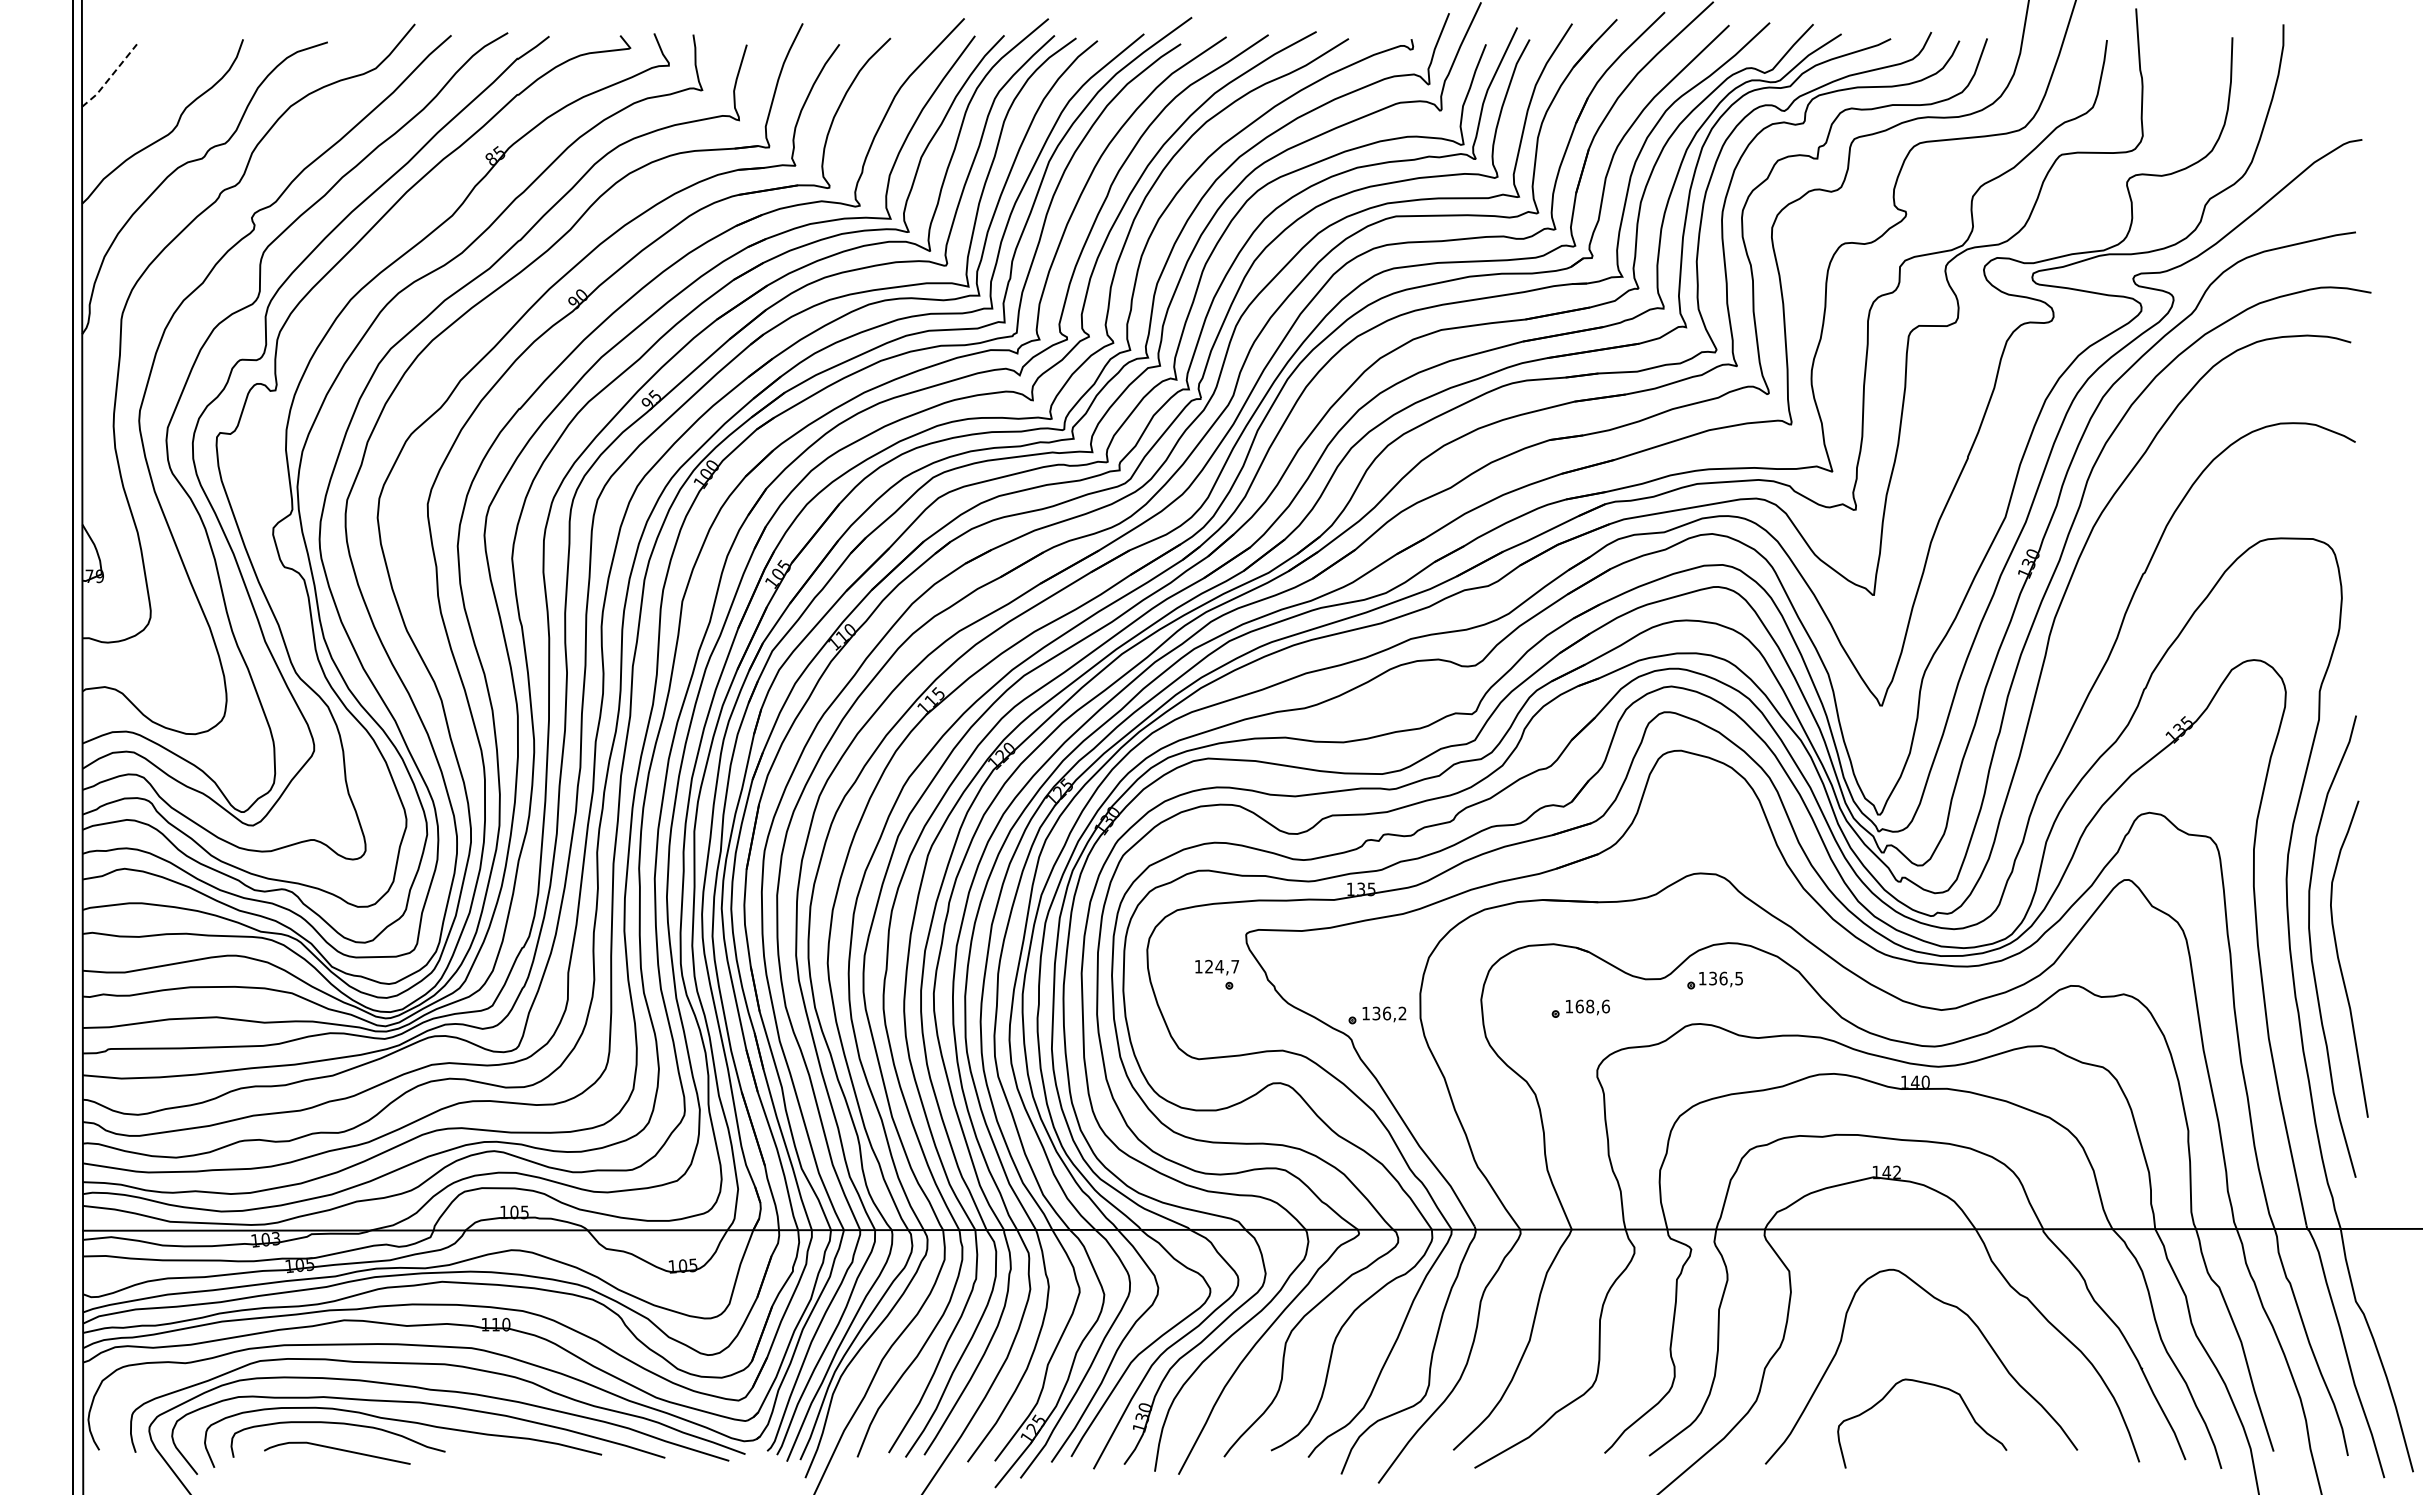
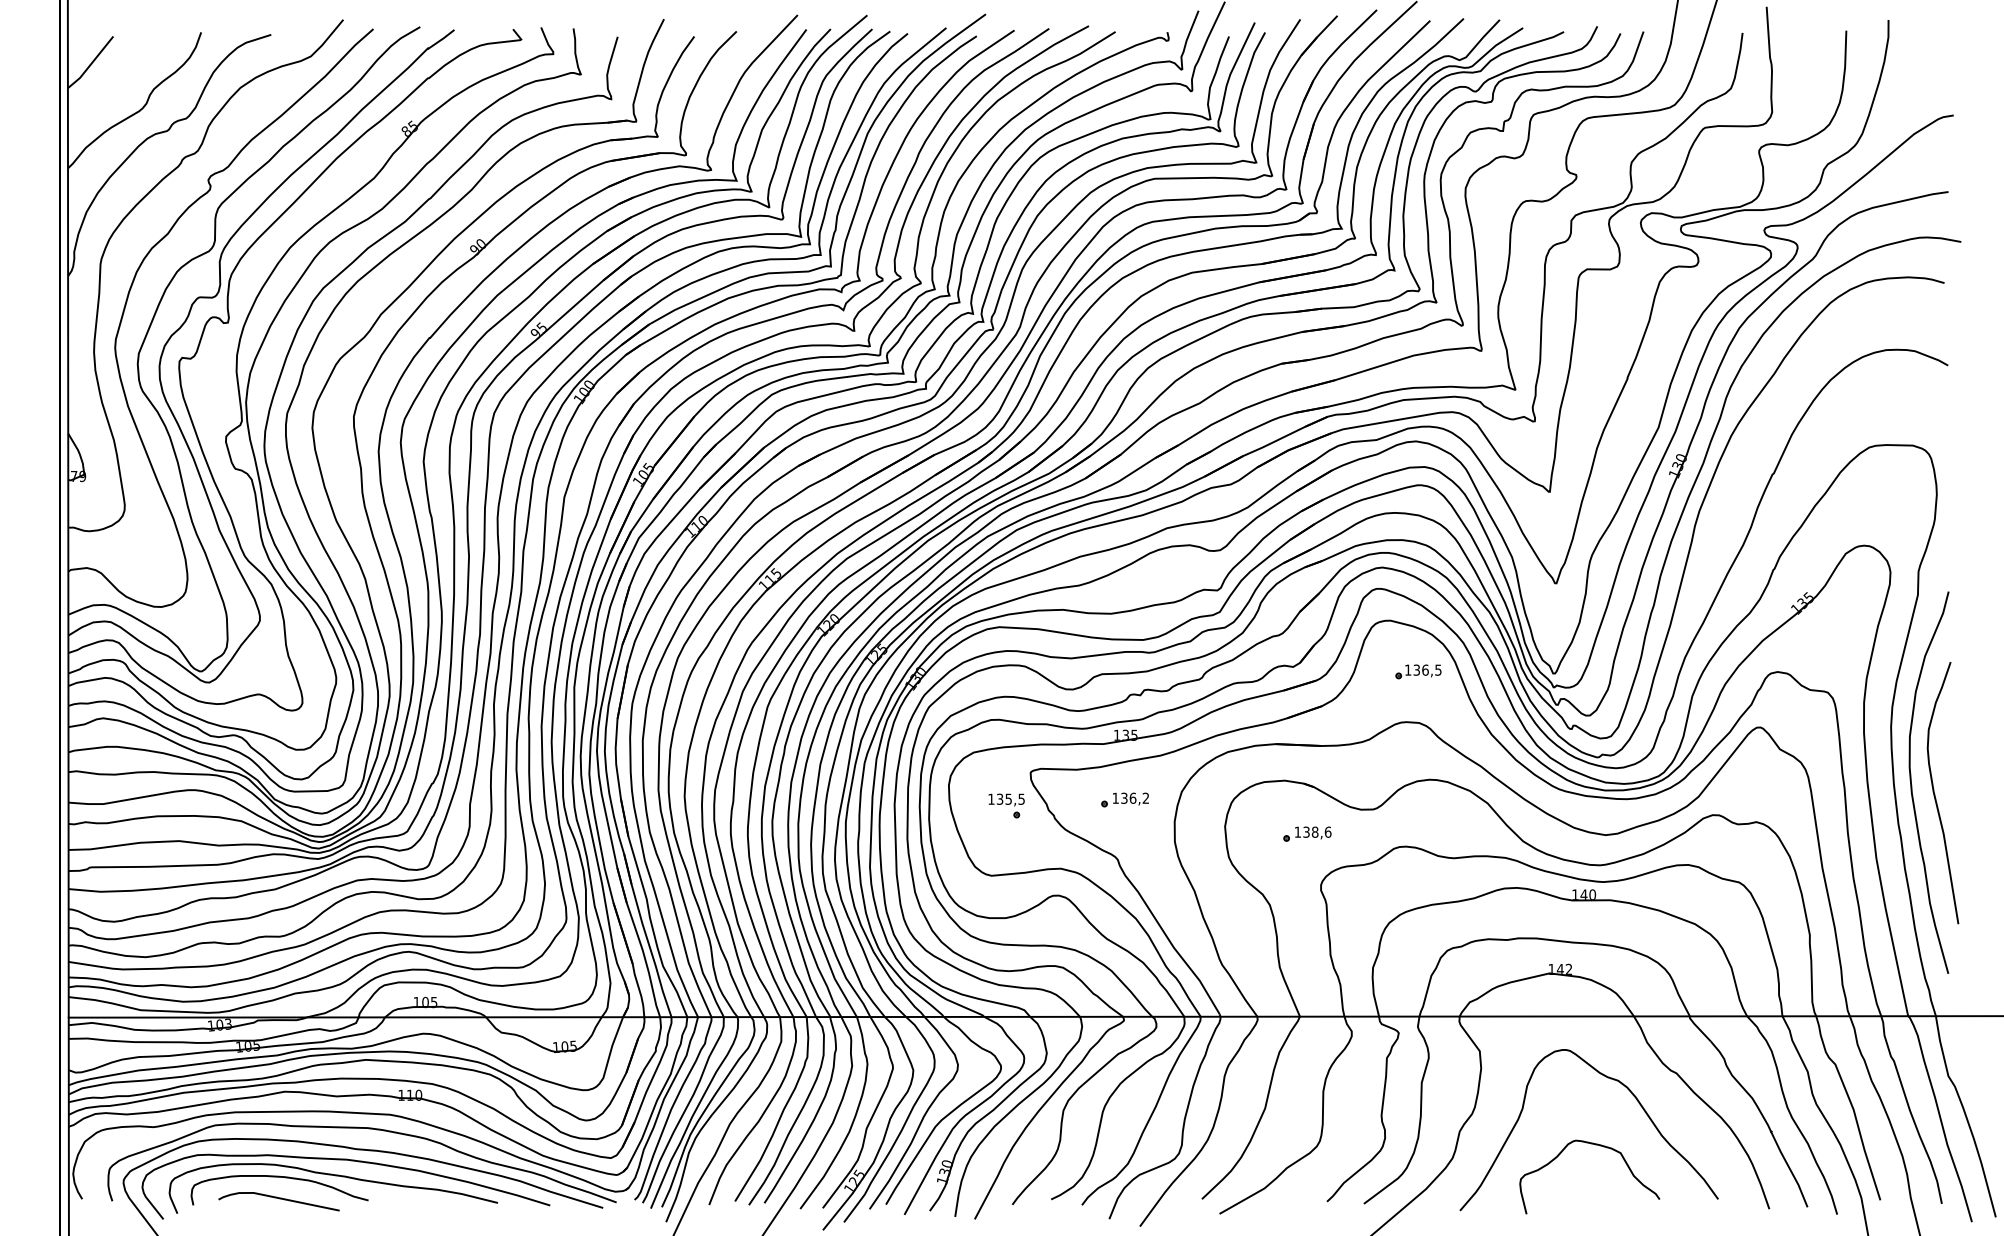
line: (110, 77) -> (91, 63), dashed -> solid
text: (1222, 966) -> (1011, 799), 124,7 -> 135,5
part: (1714, 980) -> (1417, 671), moved
text: (1579, 1006) -> (1306, 832), 168,6 -> 138,6
part: (1377, 1015) -> (1125, 799), moved

